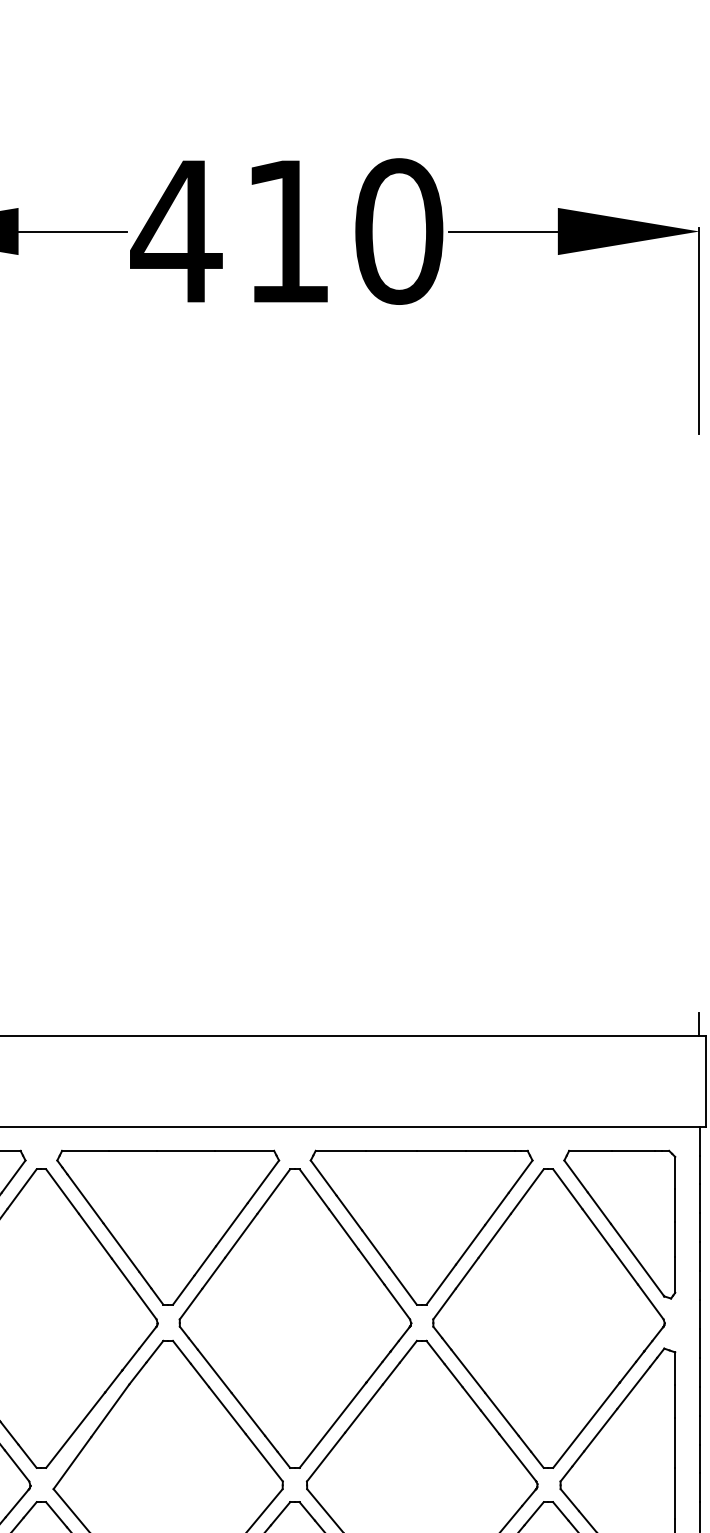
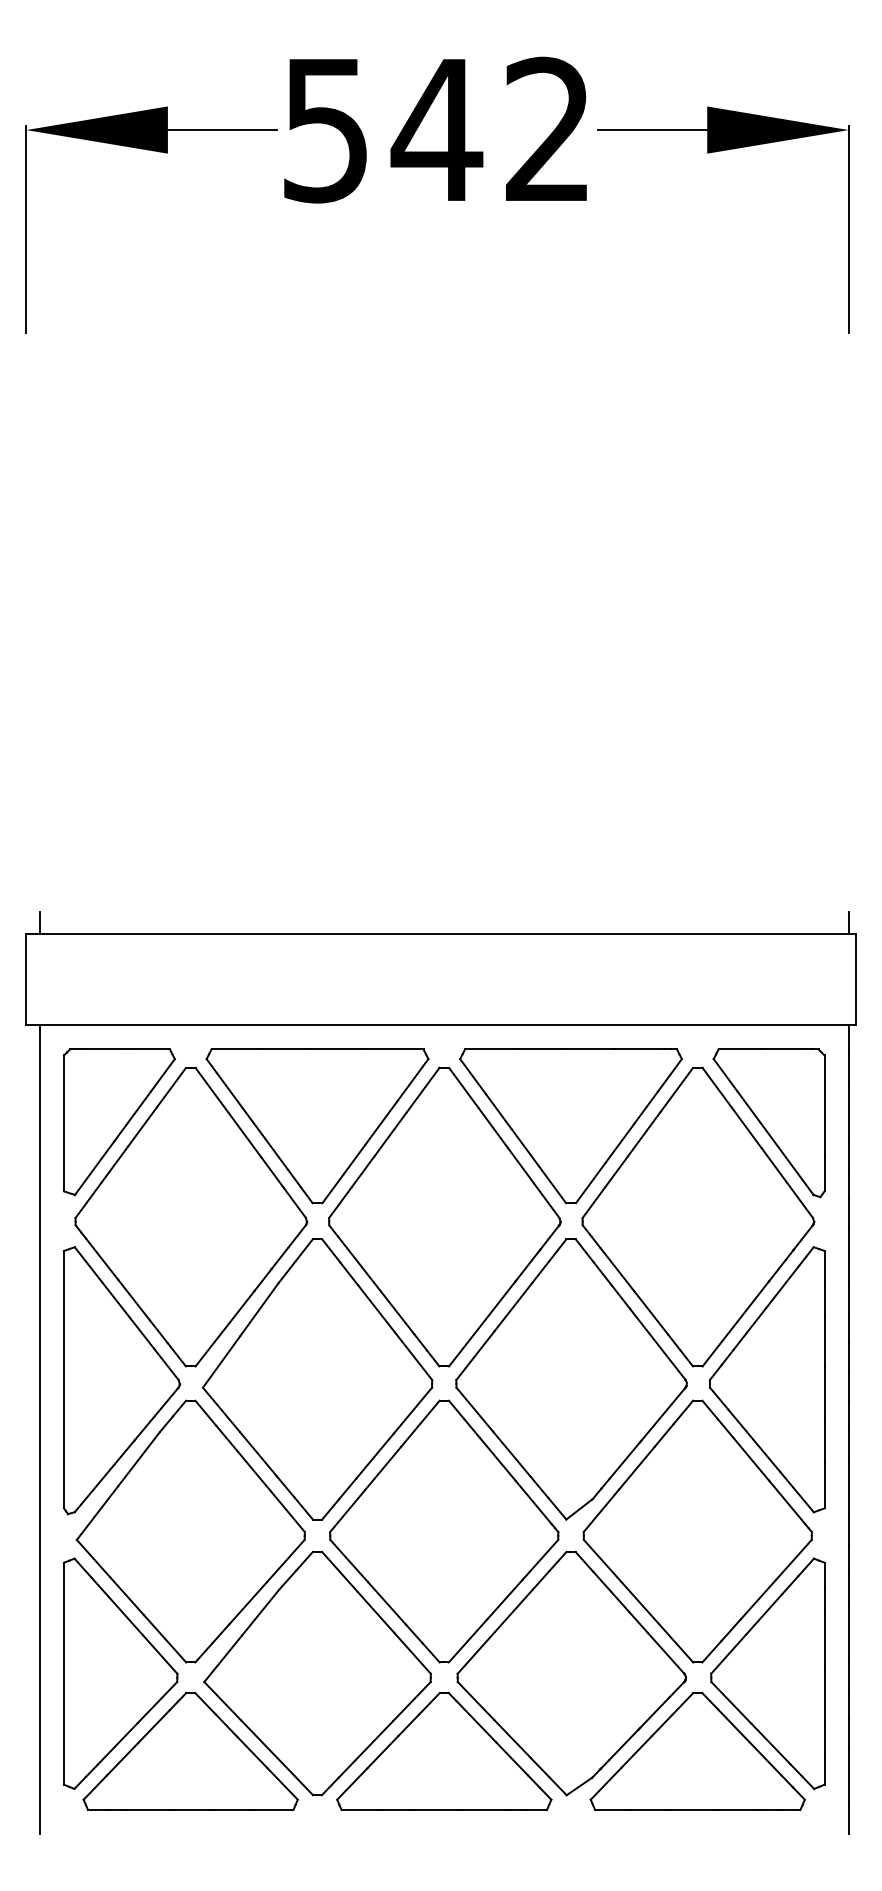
text: (286, 230) -> (435, 129), 410 -> 542

